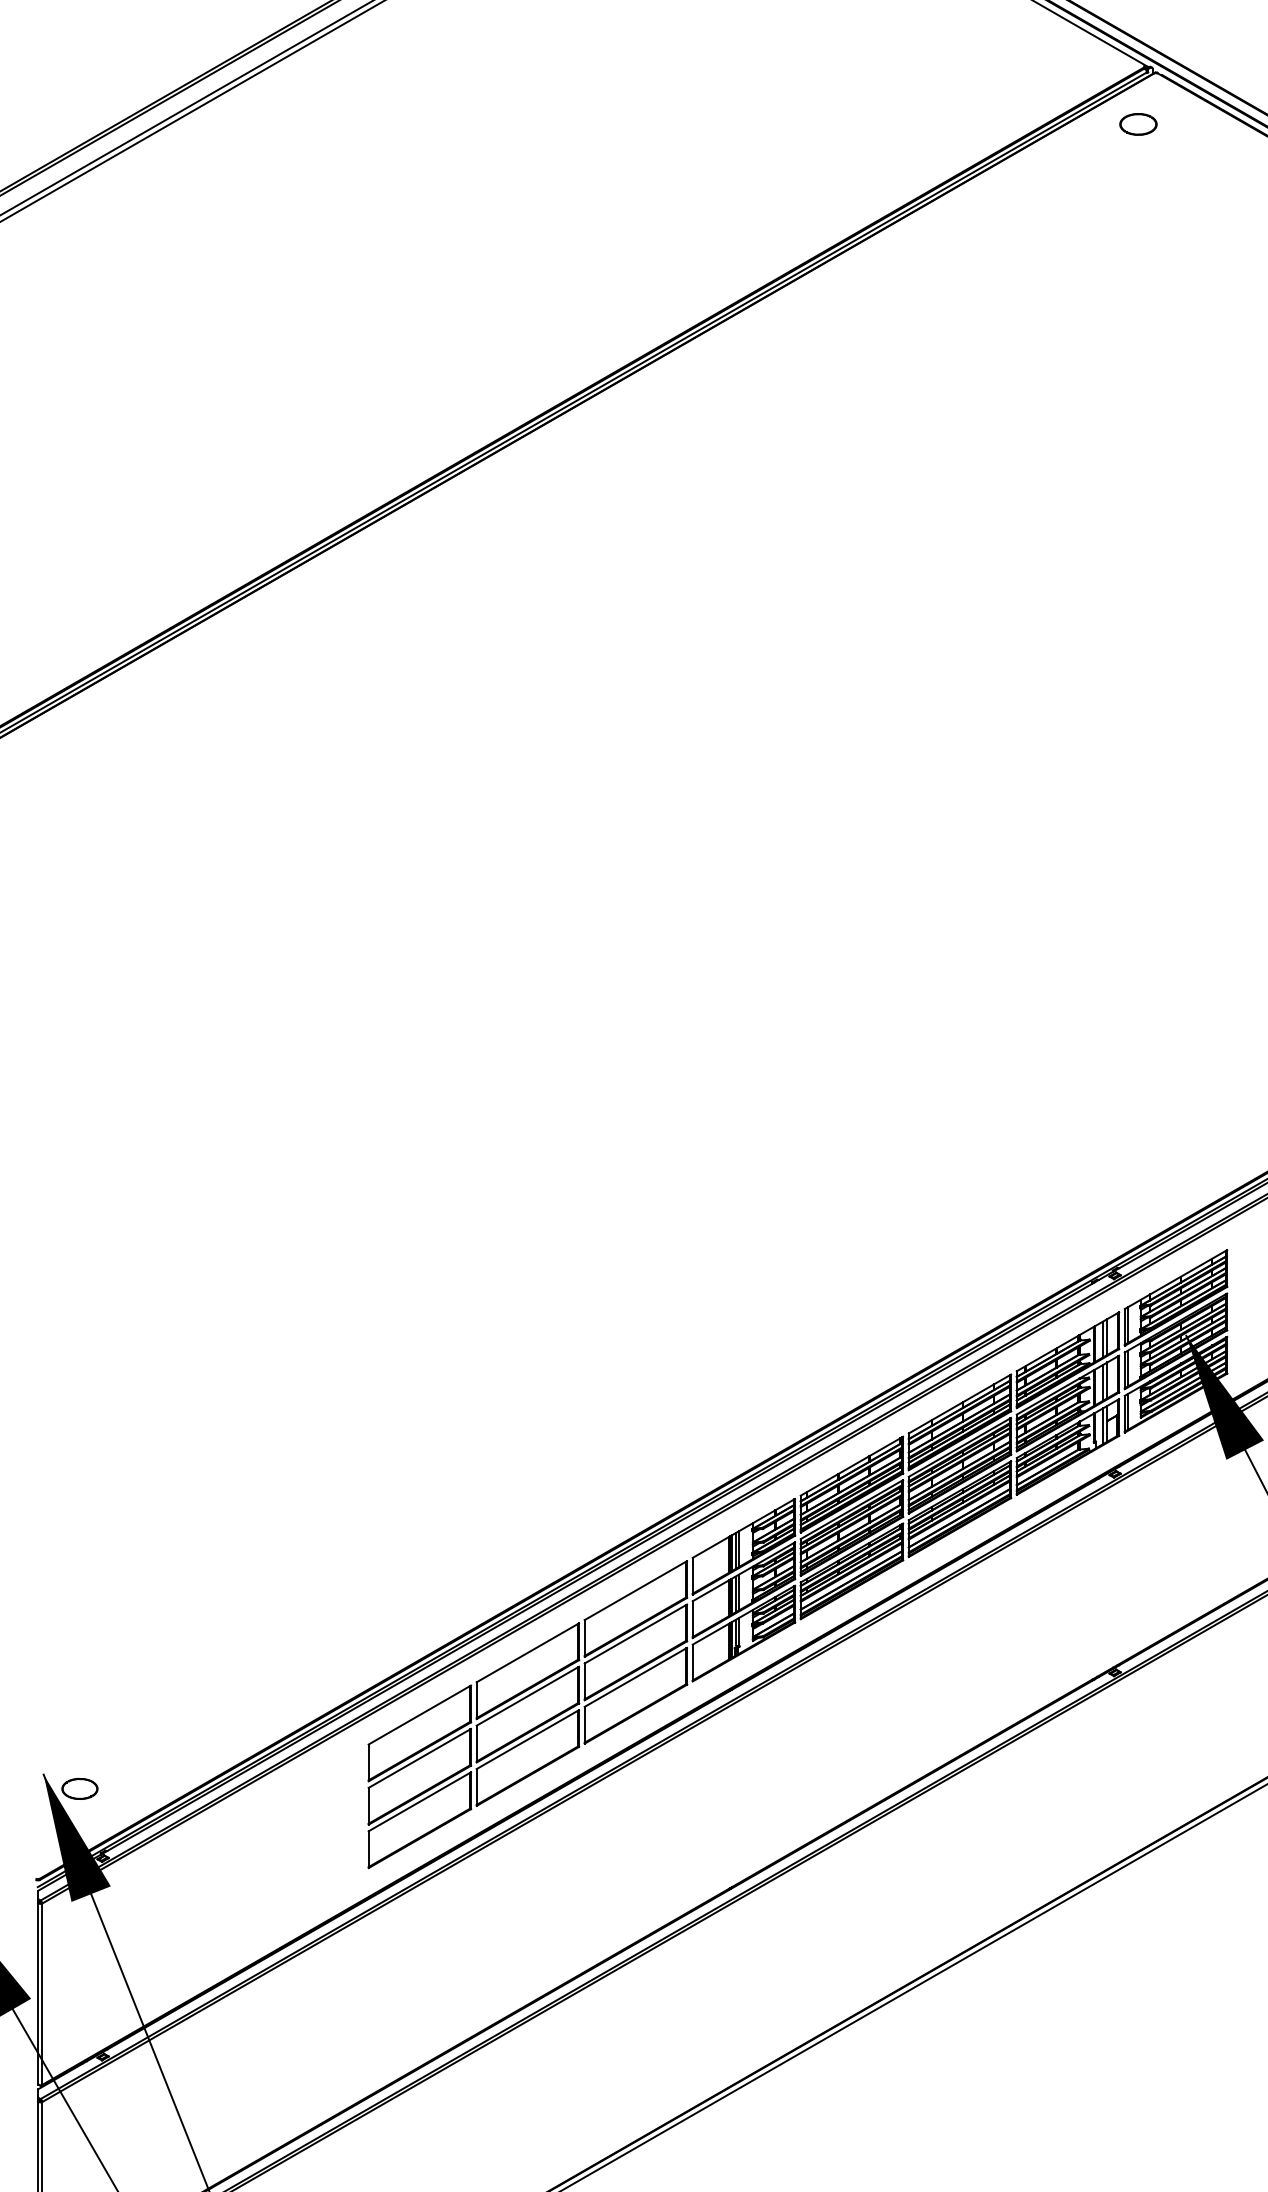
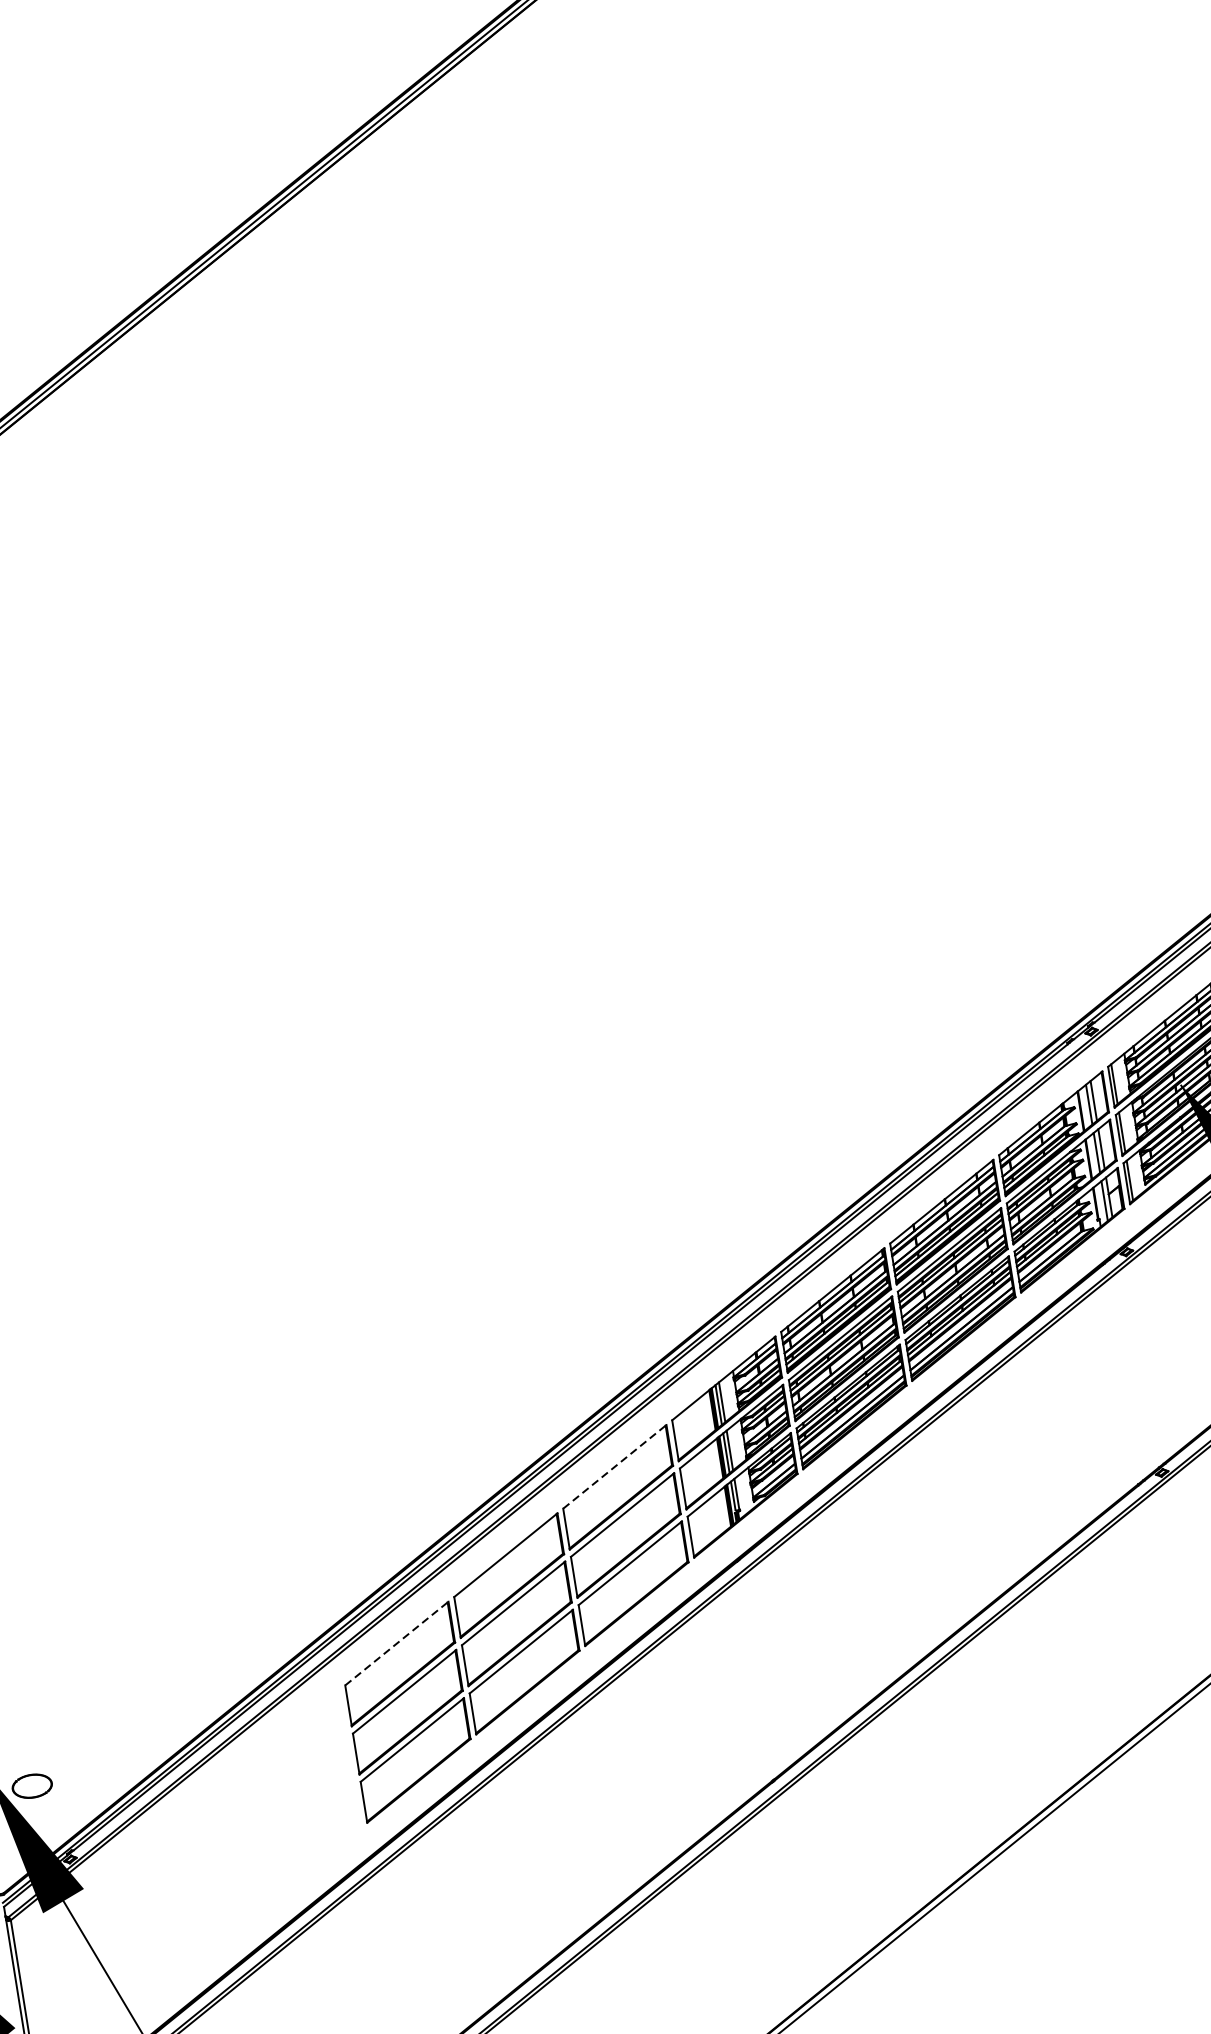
line: (636, 1590) -> (615, 1466), solid -> dashed
line: (420, 1714) -> (397, 1642), solid -> dashed

